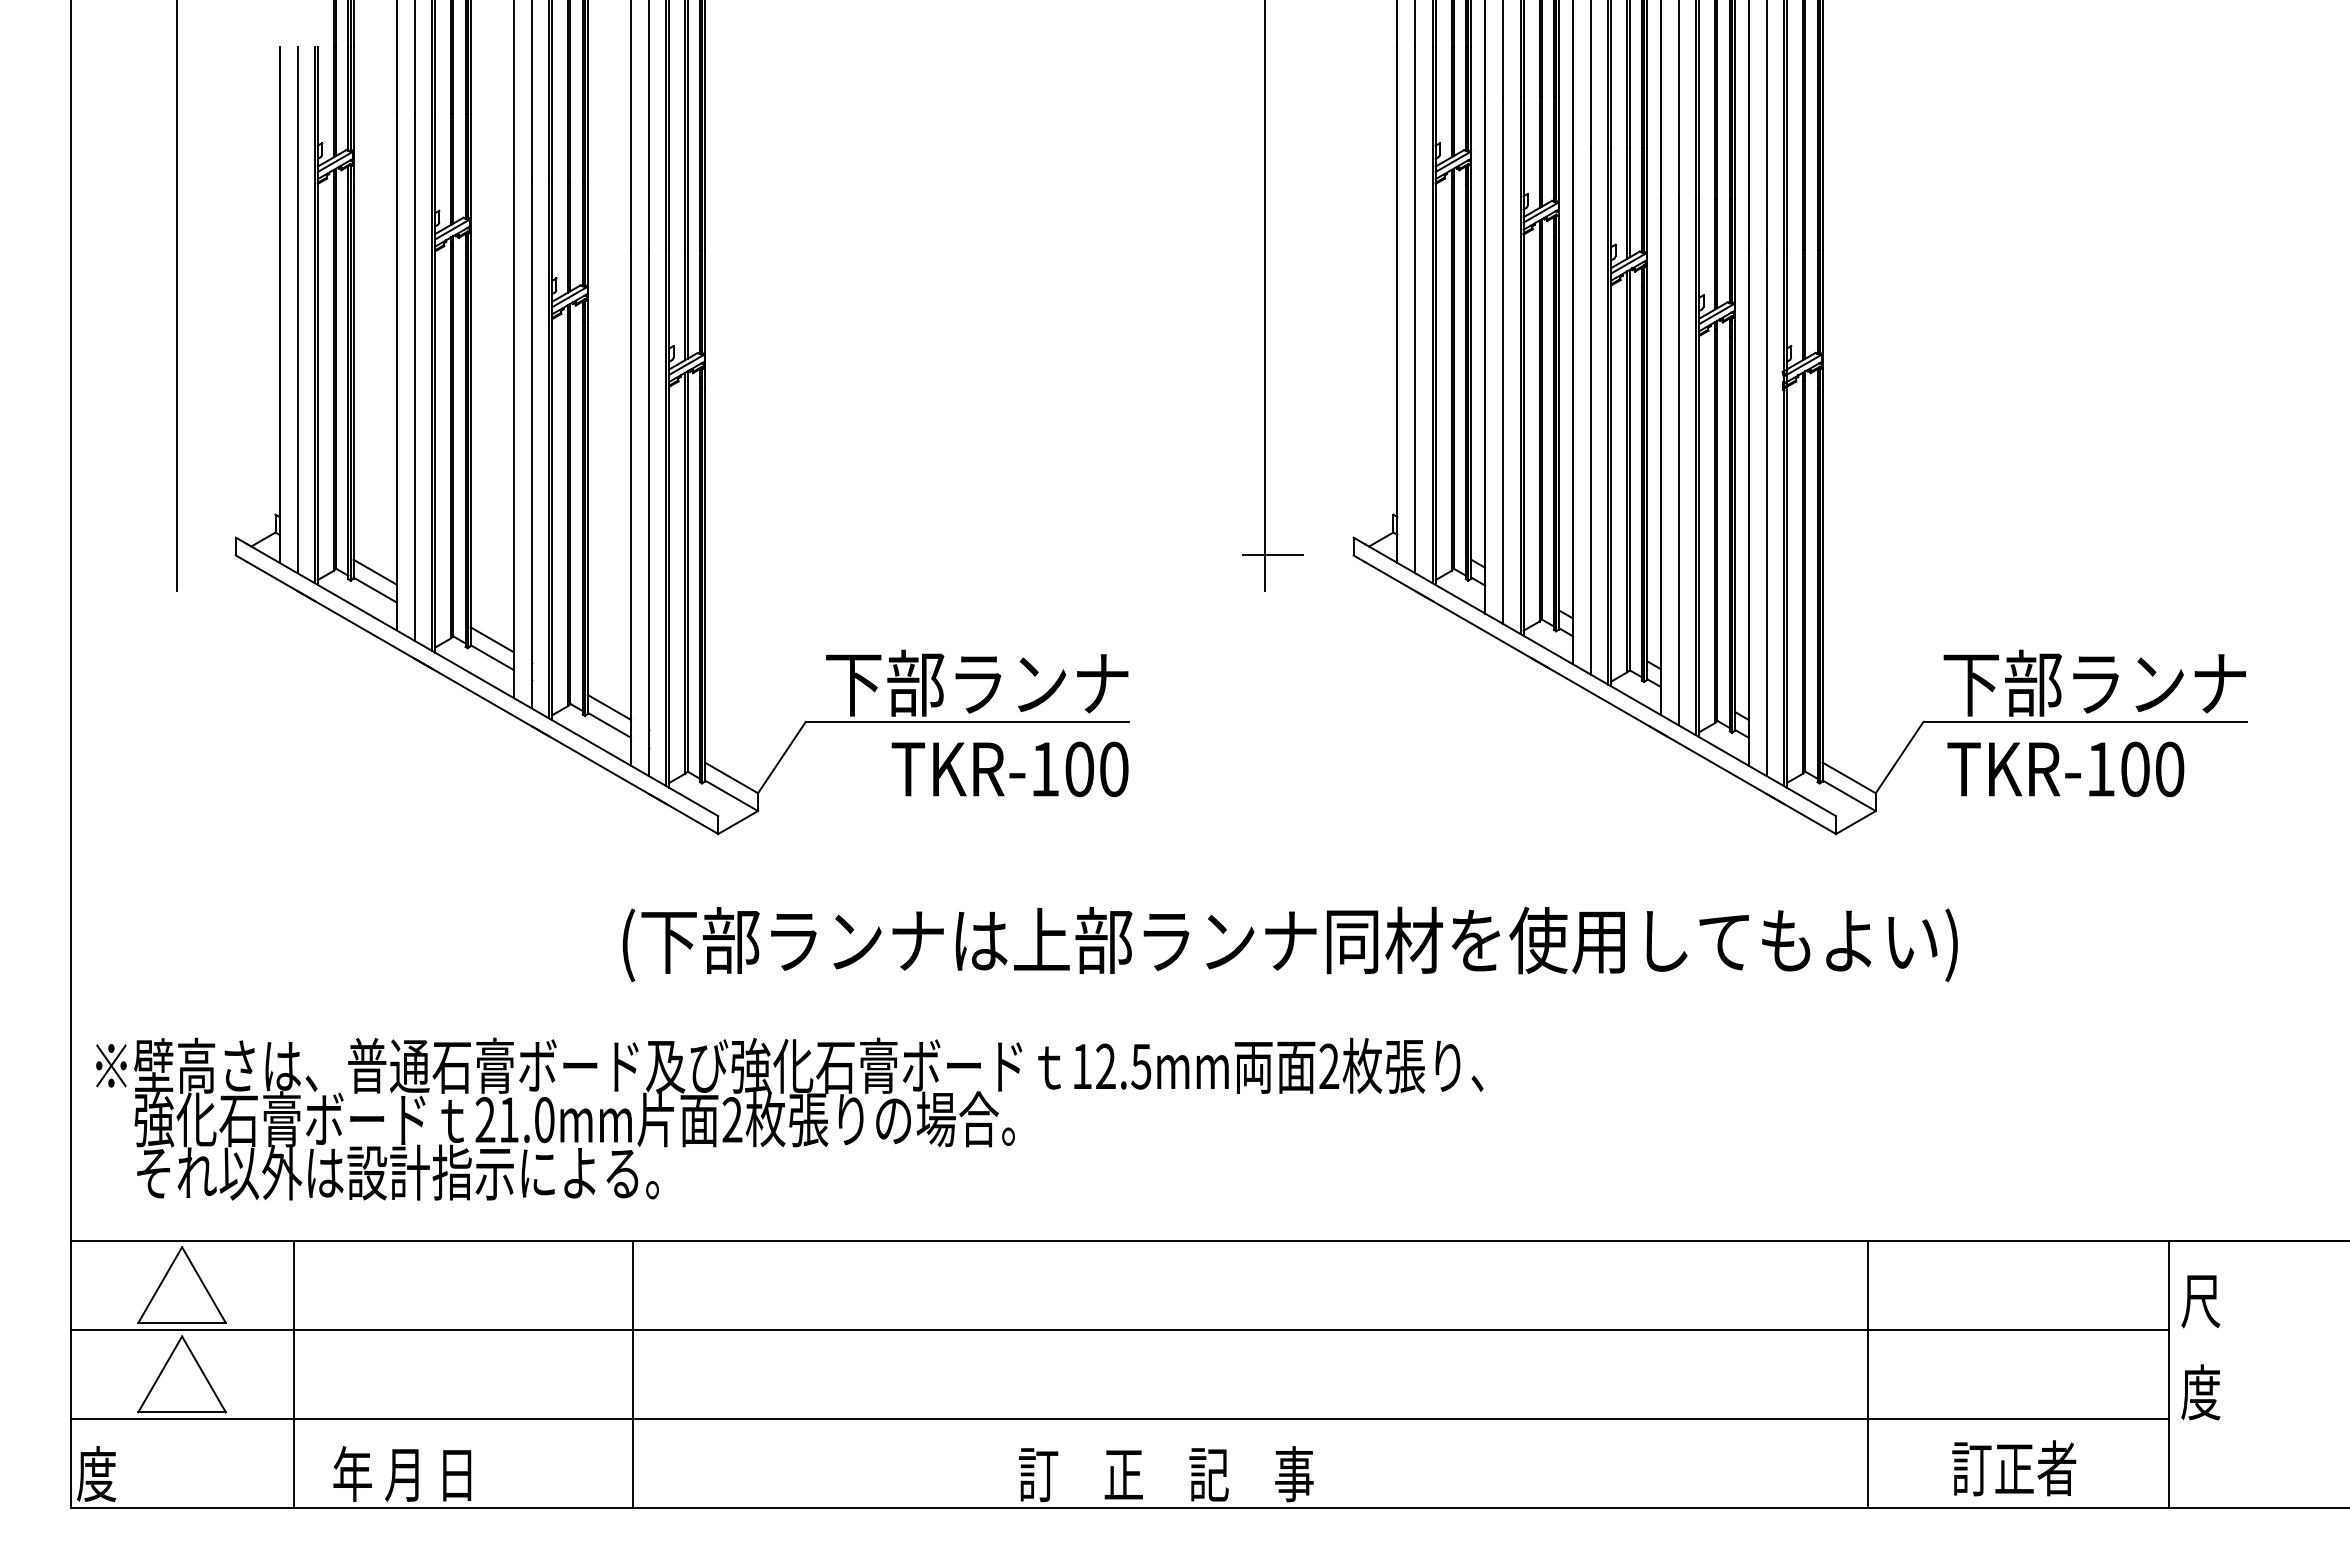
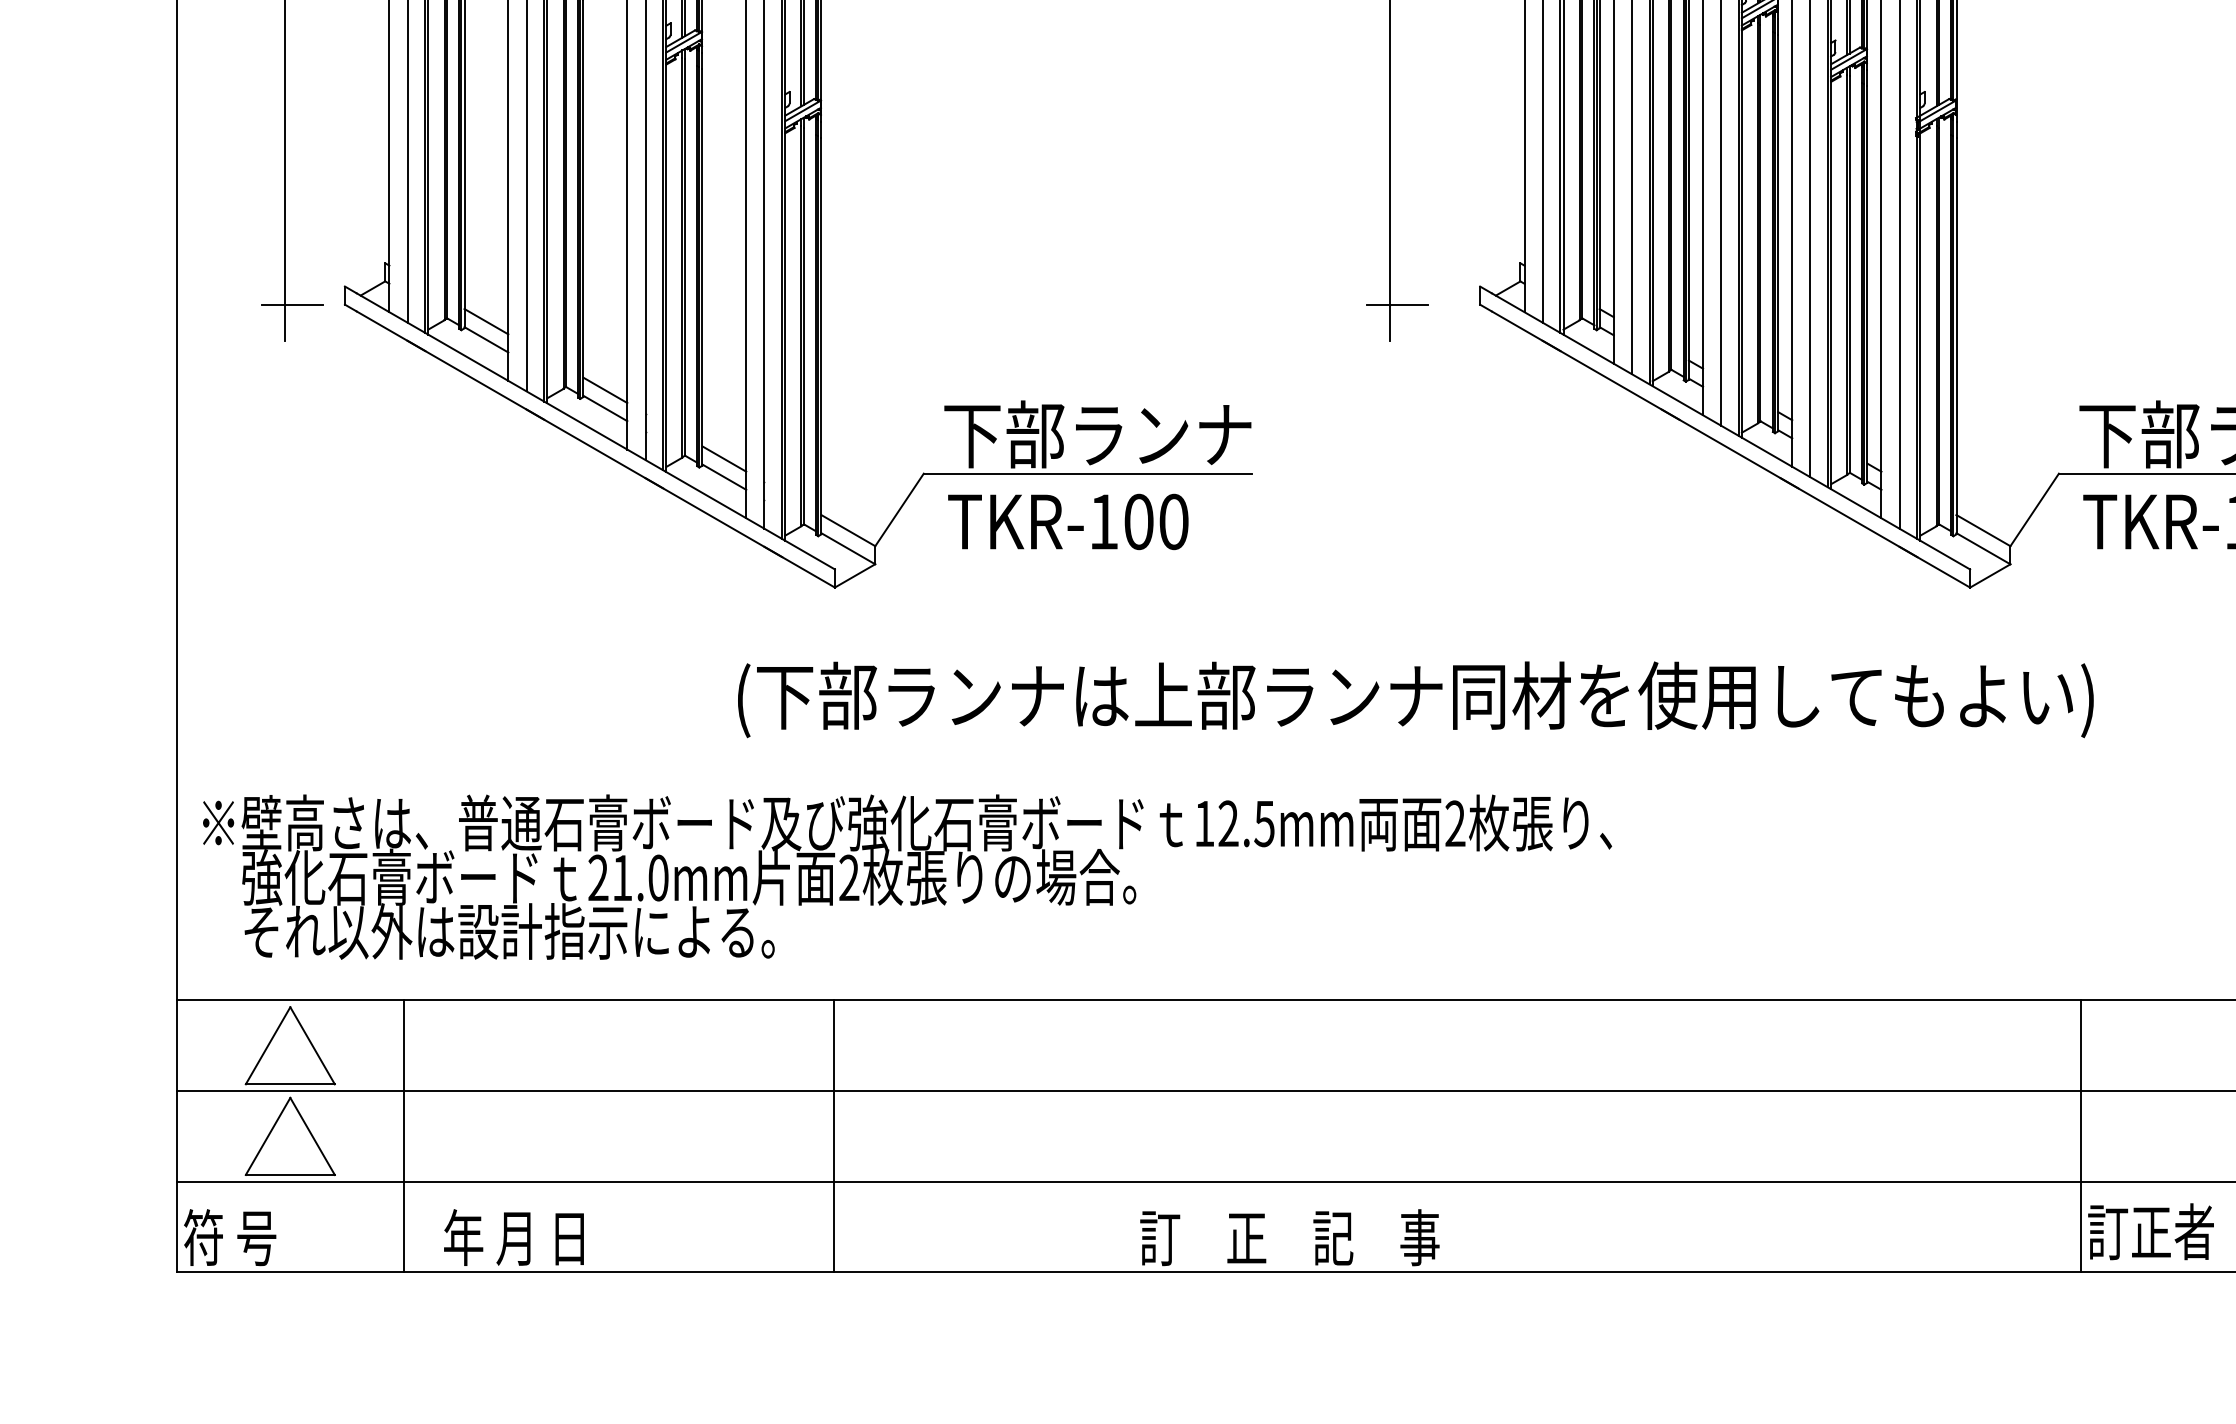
line: (184, 555) -> (292, 304), added
text: (1009, 769) -> (1067, 522), moved
line: (632, 1374) -> (834, 1136), moved
line: (1868, 1374) -> (2081, 1136), moved
text: (122, 1474) -> (229, 1238), 度 -> 符 号

